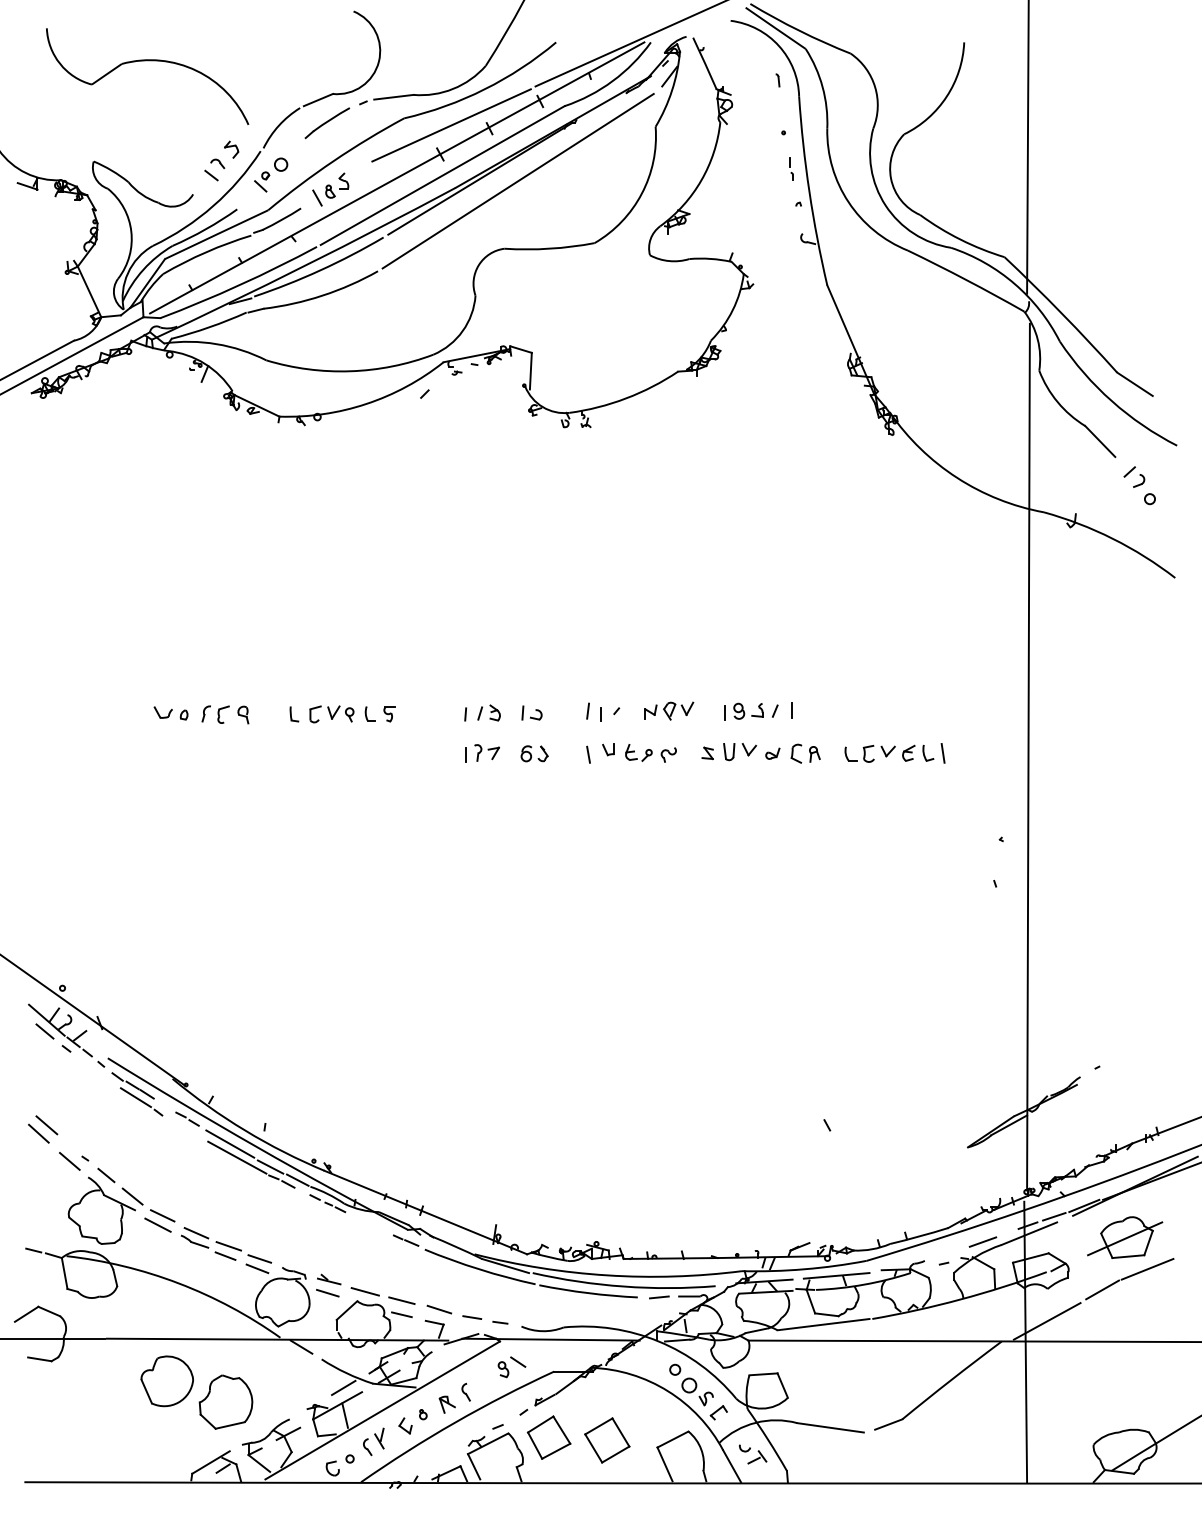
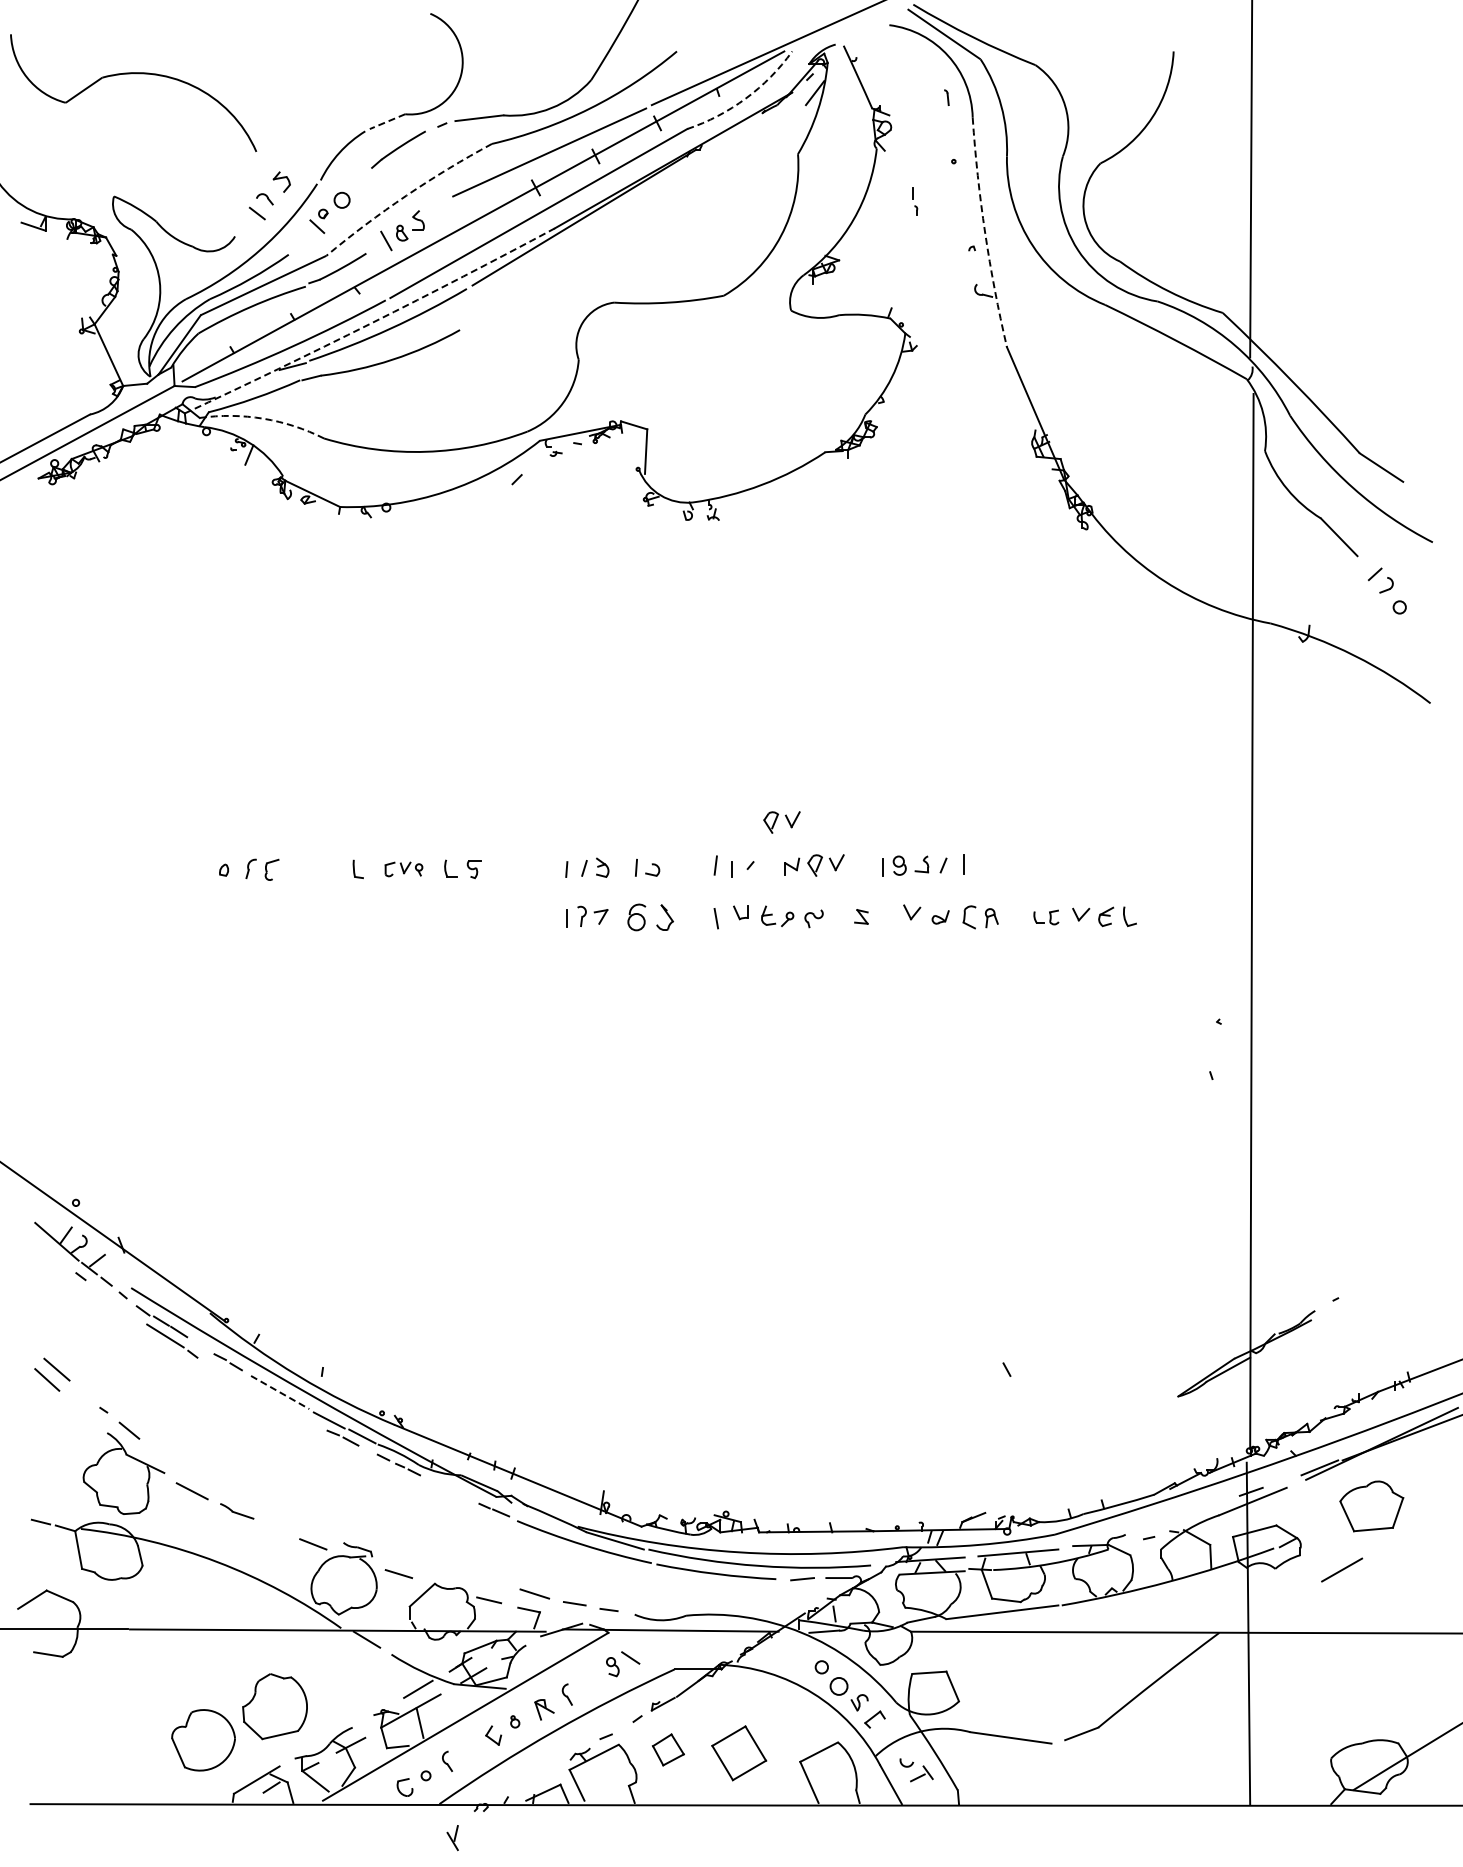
part: (148, 61) -> (134, 74), moved
arc: (612, 81) -> (745, 98), solid -> dashed
line: (318, 99) -> (387, 121), solid -> dashed
arc: (334, 160) -> (406, 195), solid -> dashed
part: (791, 168) -> (915, 201), moved
line: (518, 181) -> (630, 220), removed
arc: (809, 191) -> (985, 233), solid -> dashed
arc: (305, 265) -> (371, 323), solid -> dashed
arc: (216, 343) -> (263, 418), solid -> dashed
part: (642, 675) -> (781, 822), added
part: (163, 712) -> (198, 867), removed
part: (331, 714) -> (403, 869), size x0.7
part: (243, 715) -> (296, 870), removed
part: (729, 752) -> (887, 915), removed
part: (534, 753) -> (650, 917), size x1.4
part: (859, 753) -> (1046, 917), size x0.7
line: (942, 753) -> (1147, 916), removed
line: (44, 1031) -> (54, 1255), removed
line: (230, 1144) -> (280, 1392), solid -> dashed
line: (237, 1157) -> (288, 1408), removed
line: (69, 1161) -> (84, 1413), removed
line: (132, 1196) -> (161, 1456), removed
line: (162, 1215) -> (197, 1479), removed
line: (1053, 1216) -> (1282, 1480), removed
line: (196, 1232) -> (238, 1500), removed
line: (1125, 1238) -> (1369, 1507), removed
line: (982, 1241) -> (1196, 1511), removed
line: (228, 1245) -> (278, 1516), removed
line: (225, 1255) -> (274, 1528), removed
line: (259, 1258) -> (315, 1531), removed
line: (1147, 1268) -> (1396, 1544), removed
part: (329, 1279) -> (400, 1557), removed
line: (365, 1291) -> (444, 1571), removed
line: (401, 1300) -> (488, 1583), removed
line: (1047, 1321) -> (1274, 1608), removed
part: (167, 1381) -> (203, 1740), moved
part: (549, 1437) -> (668, 1749), size x0.6
part: (379, 1438) -> (452, 1838), moved

